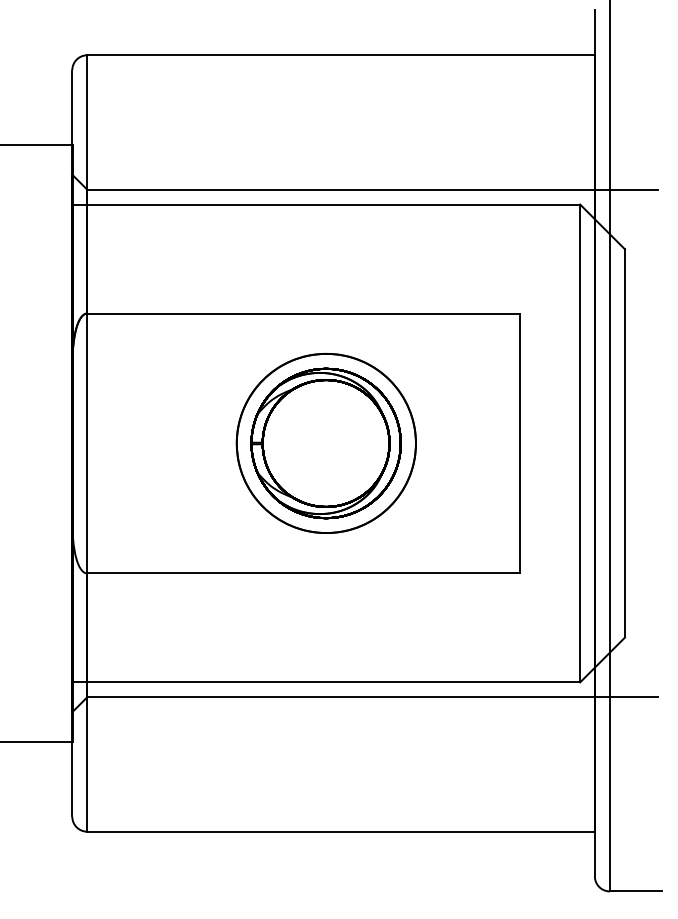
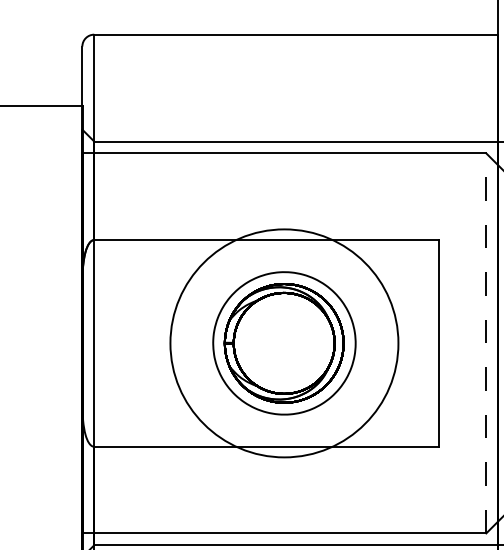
circle: (325, 443) -> (283, 343), size x1.6
line: (580, 443) -> (486, 343), solid -> dashed

